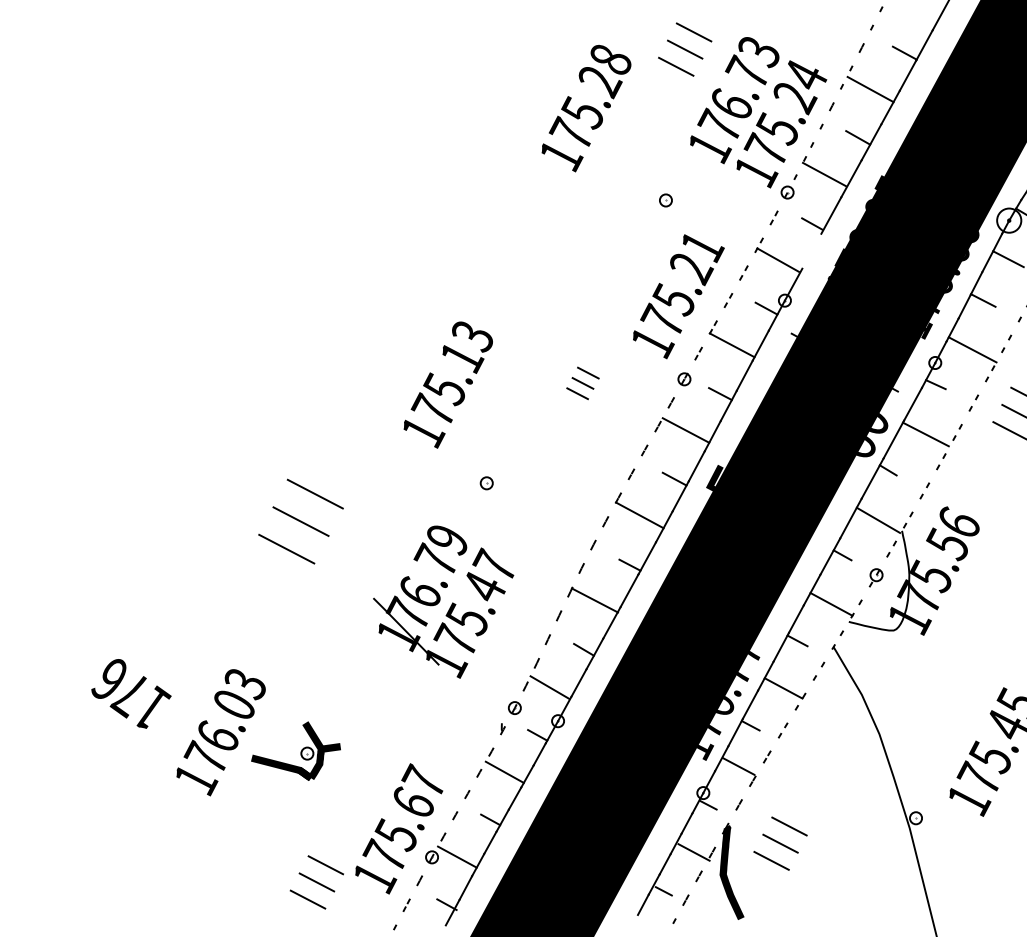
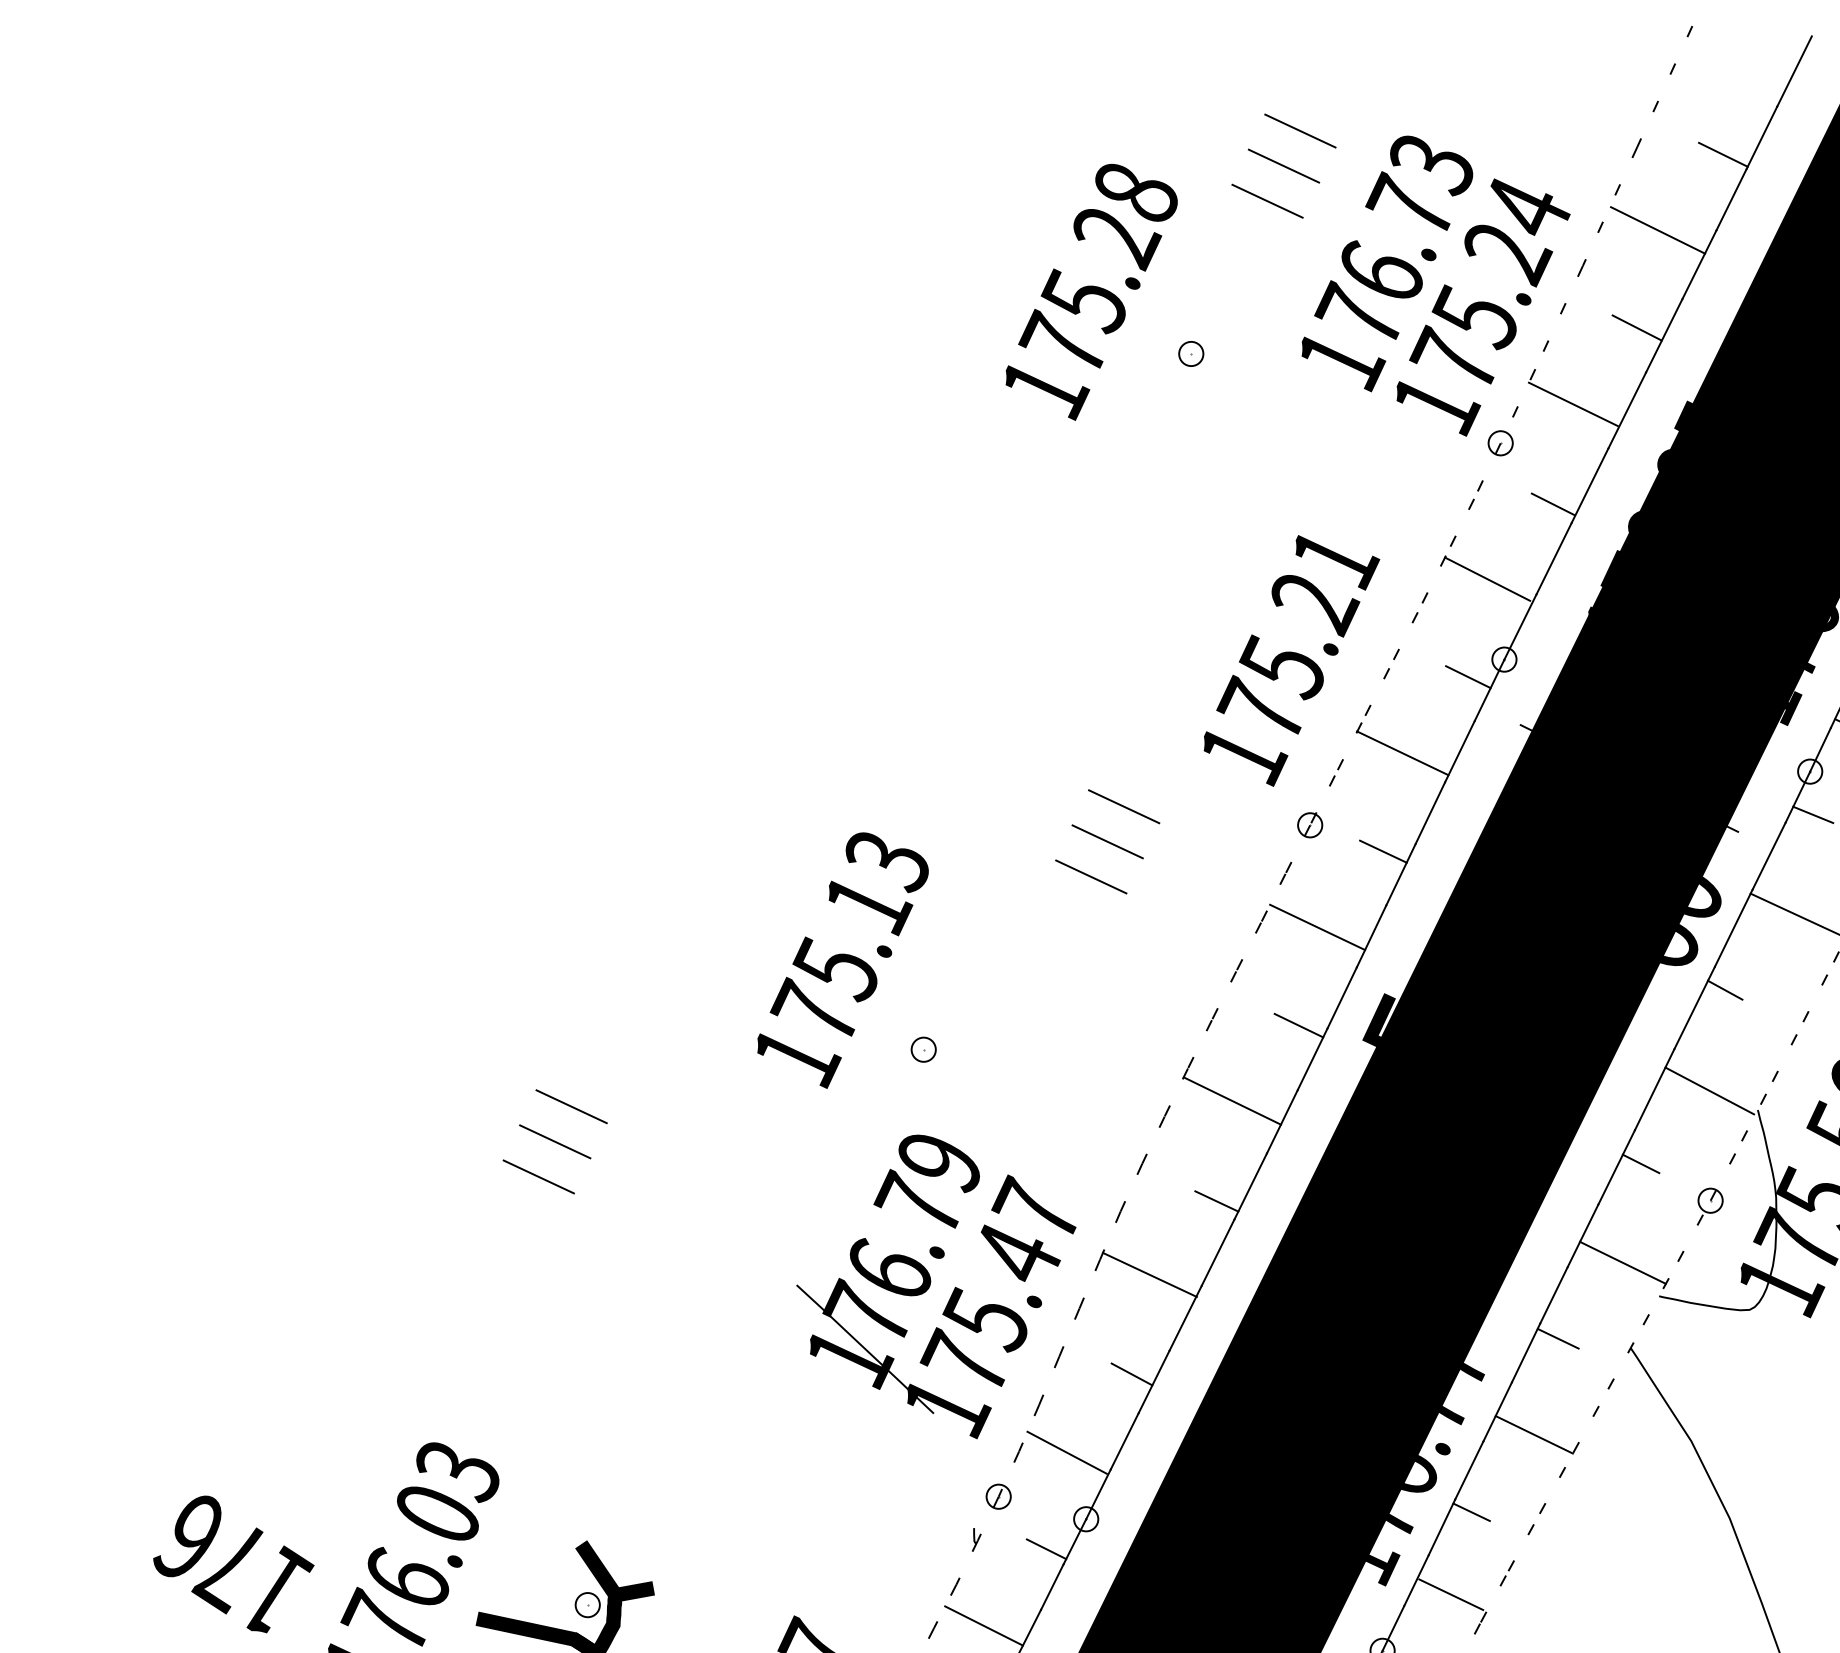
part: (665, 200) -> (1190, 354), moved
line: (811, 250) -> (1553, 557), added
part: (582, 383) -> (1106, 842), size x1.67
text: (447, 384) -> (841, 959), moved
part: (300, 521) -> (554, 1141), size x0.62
part: (443, 601) -> (937, 1285), moved
text: (131, 693) -> (233, 1563), moved

